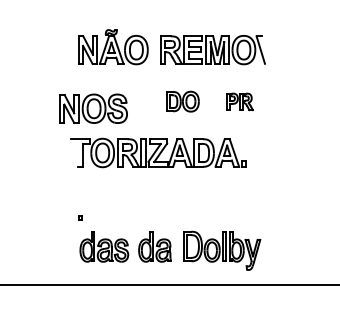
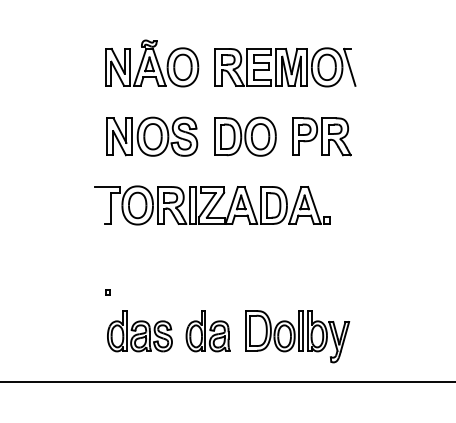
part: (182, 101) -> (244, 136), size x1.43
part: (239, 101) -> (321, 136), size x1.67
part: (93, 108) -> (152, 136), moved

